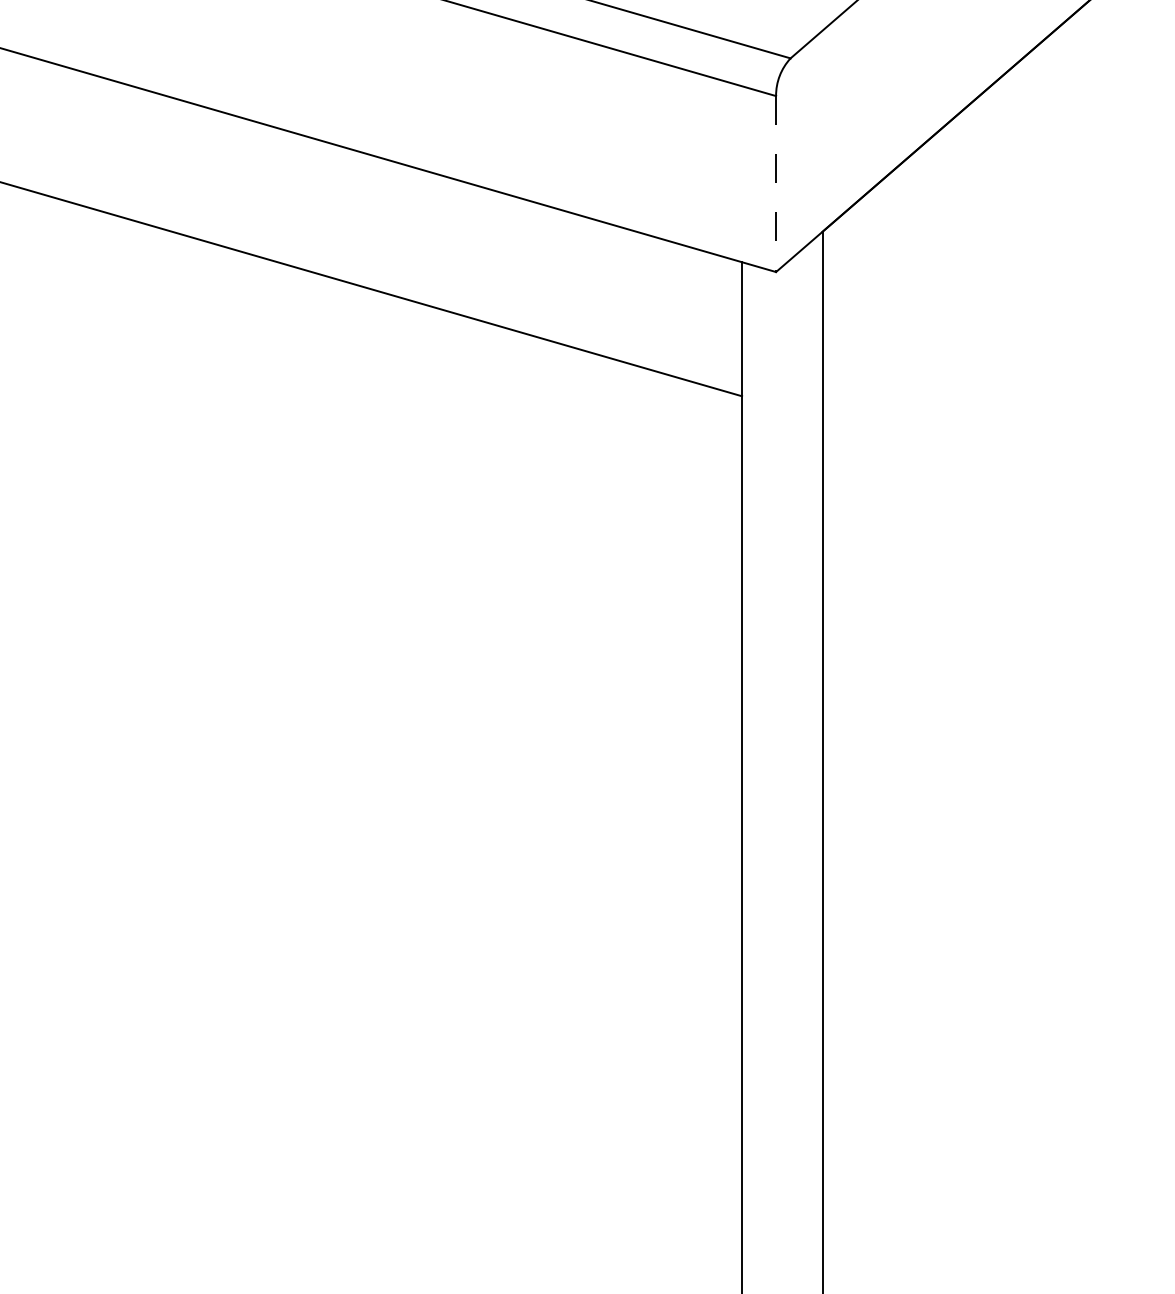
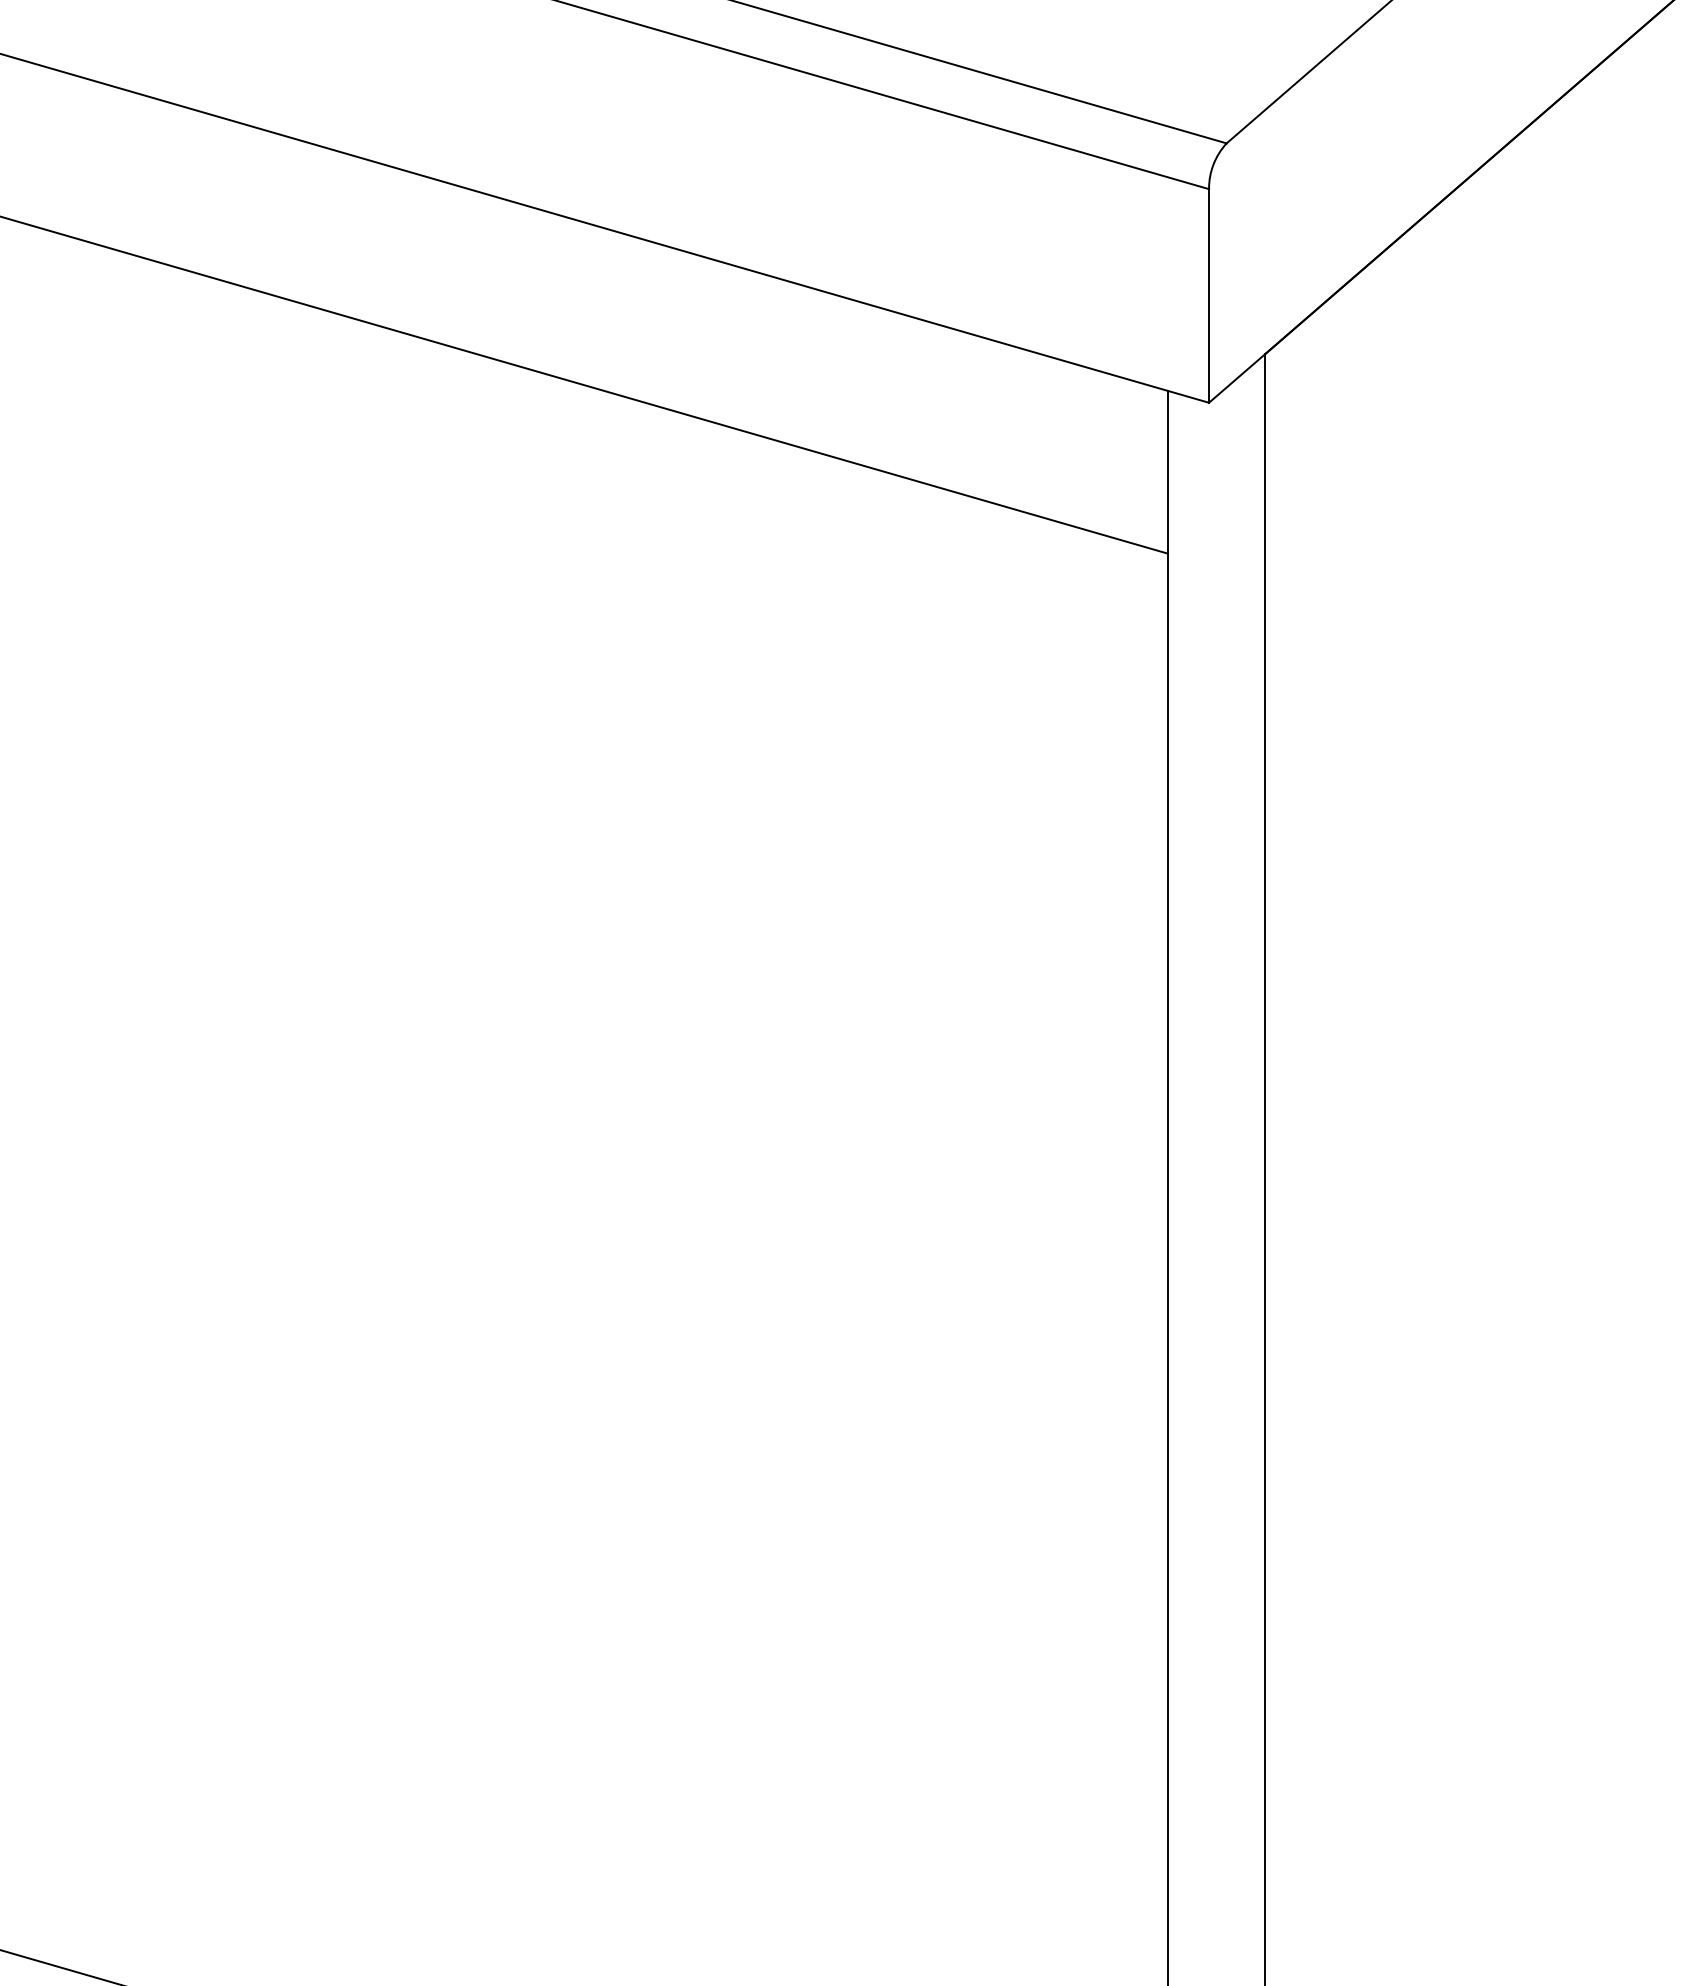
line: (776, 183) -> (1209, 295), dashed -> solid

